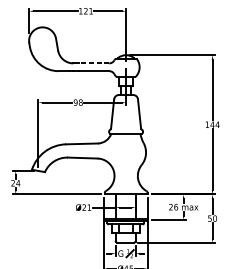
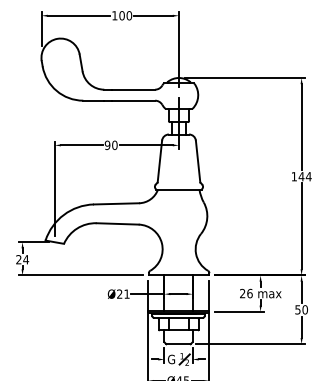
text: (88, 11) -> (125, 15), 121 -> 100
line: (93, 63) -> (133, 89), dashed -> solid
text: (80, 102) -> (114, 145), 98 -> 90

